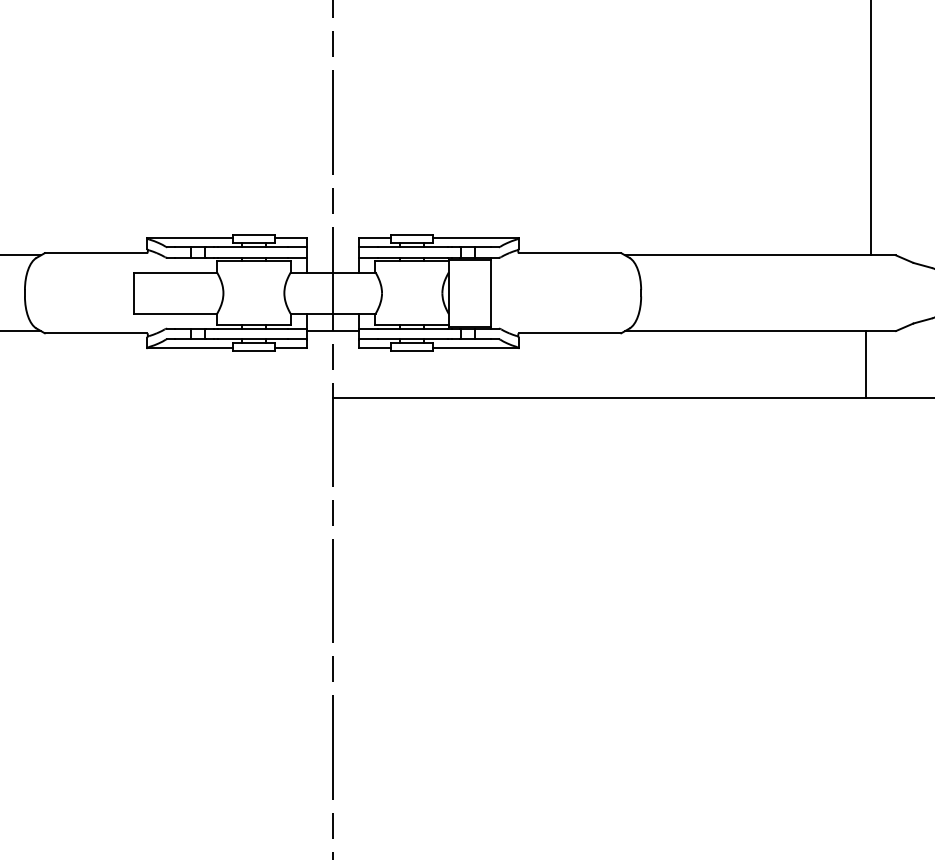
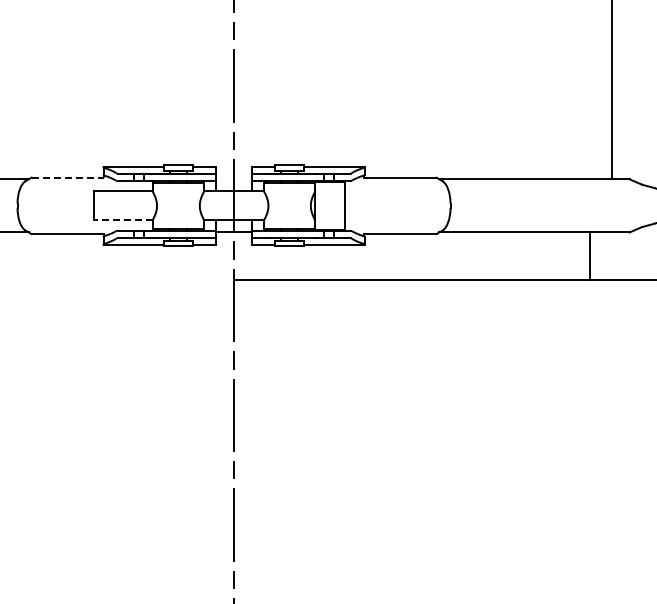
line: (97, 252) -> (68, 177), solid -> dashed
line: (174, 314) -> (122, 220), solid -> dashed
line: (865, 363) -> (589, 255), moved

